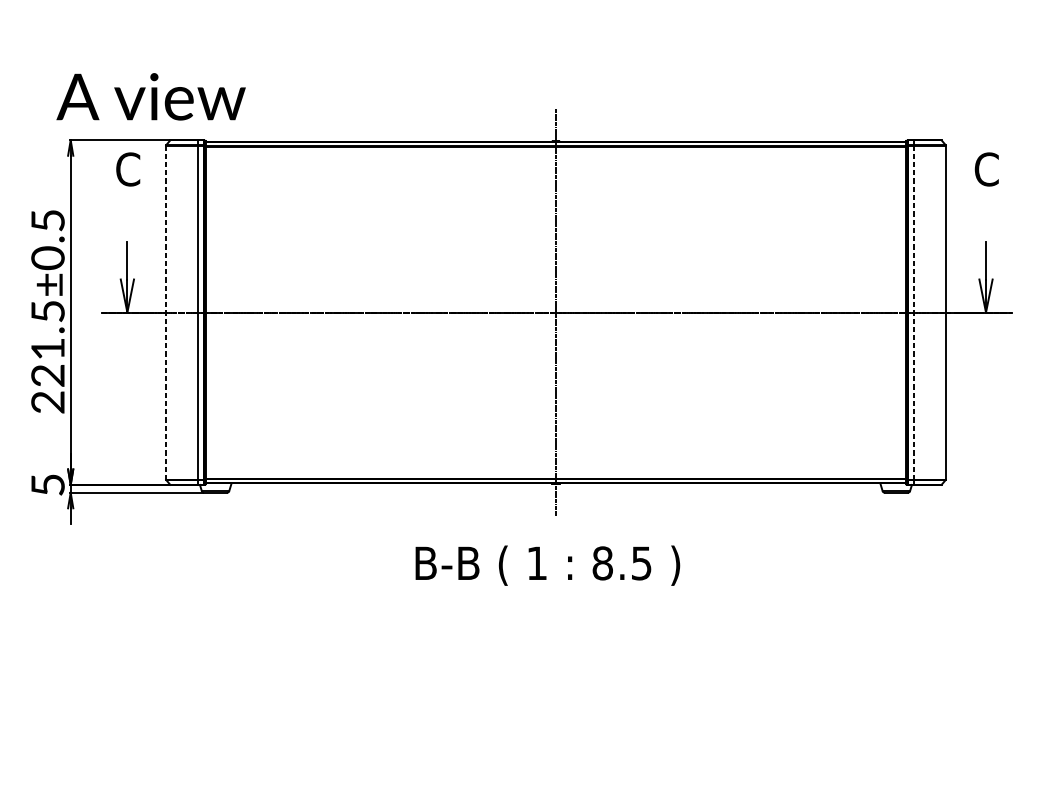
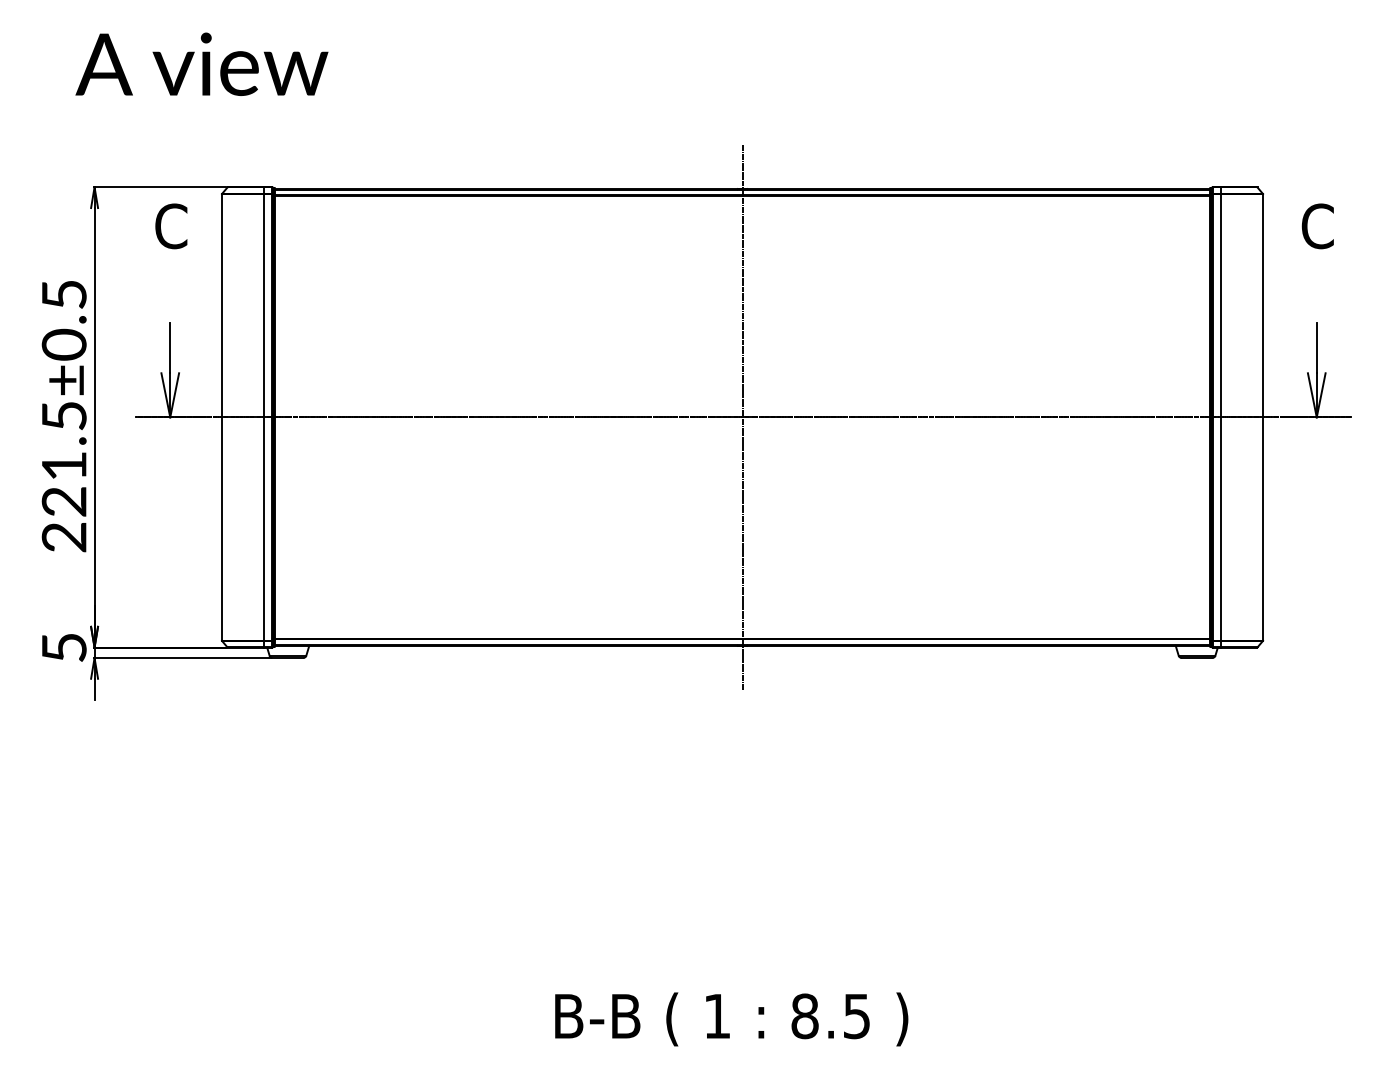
text: (150, 96) -> (201, 63), moved
line: (165, 312) -> (221, 417), dashed -> solid
line: (913, 312) -> (1220, 417), dashed -> solid
text: (547, 565) -> (731, 1019), moved

